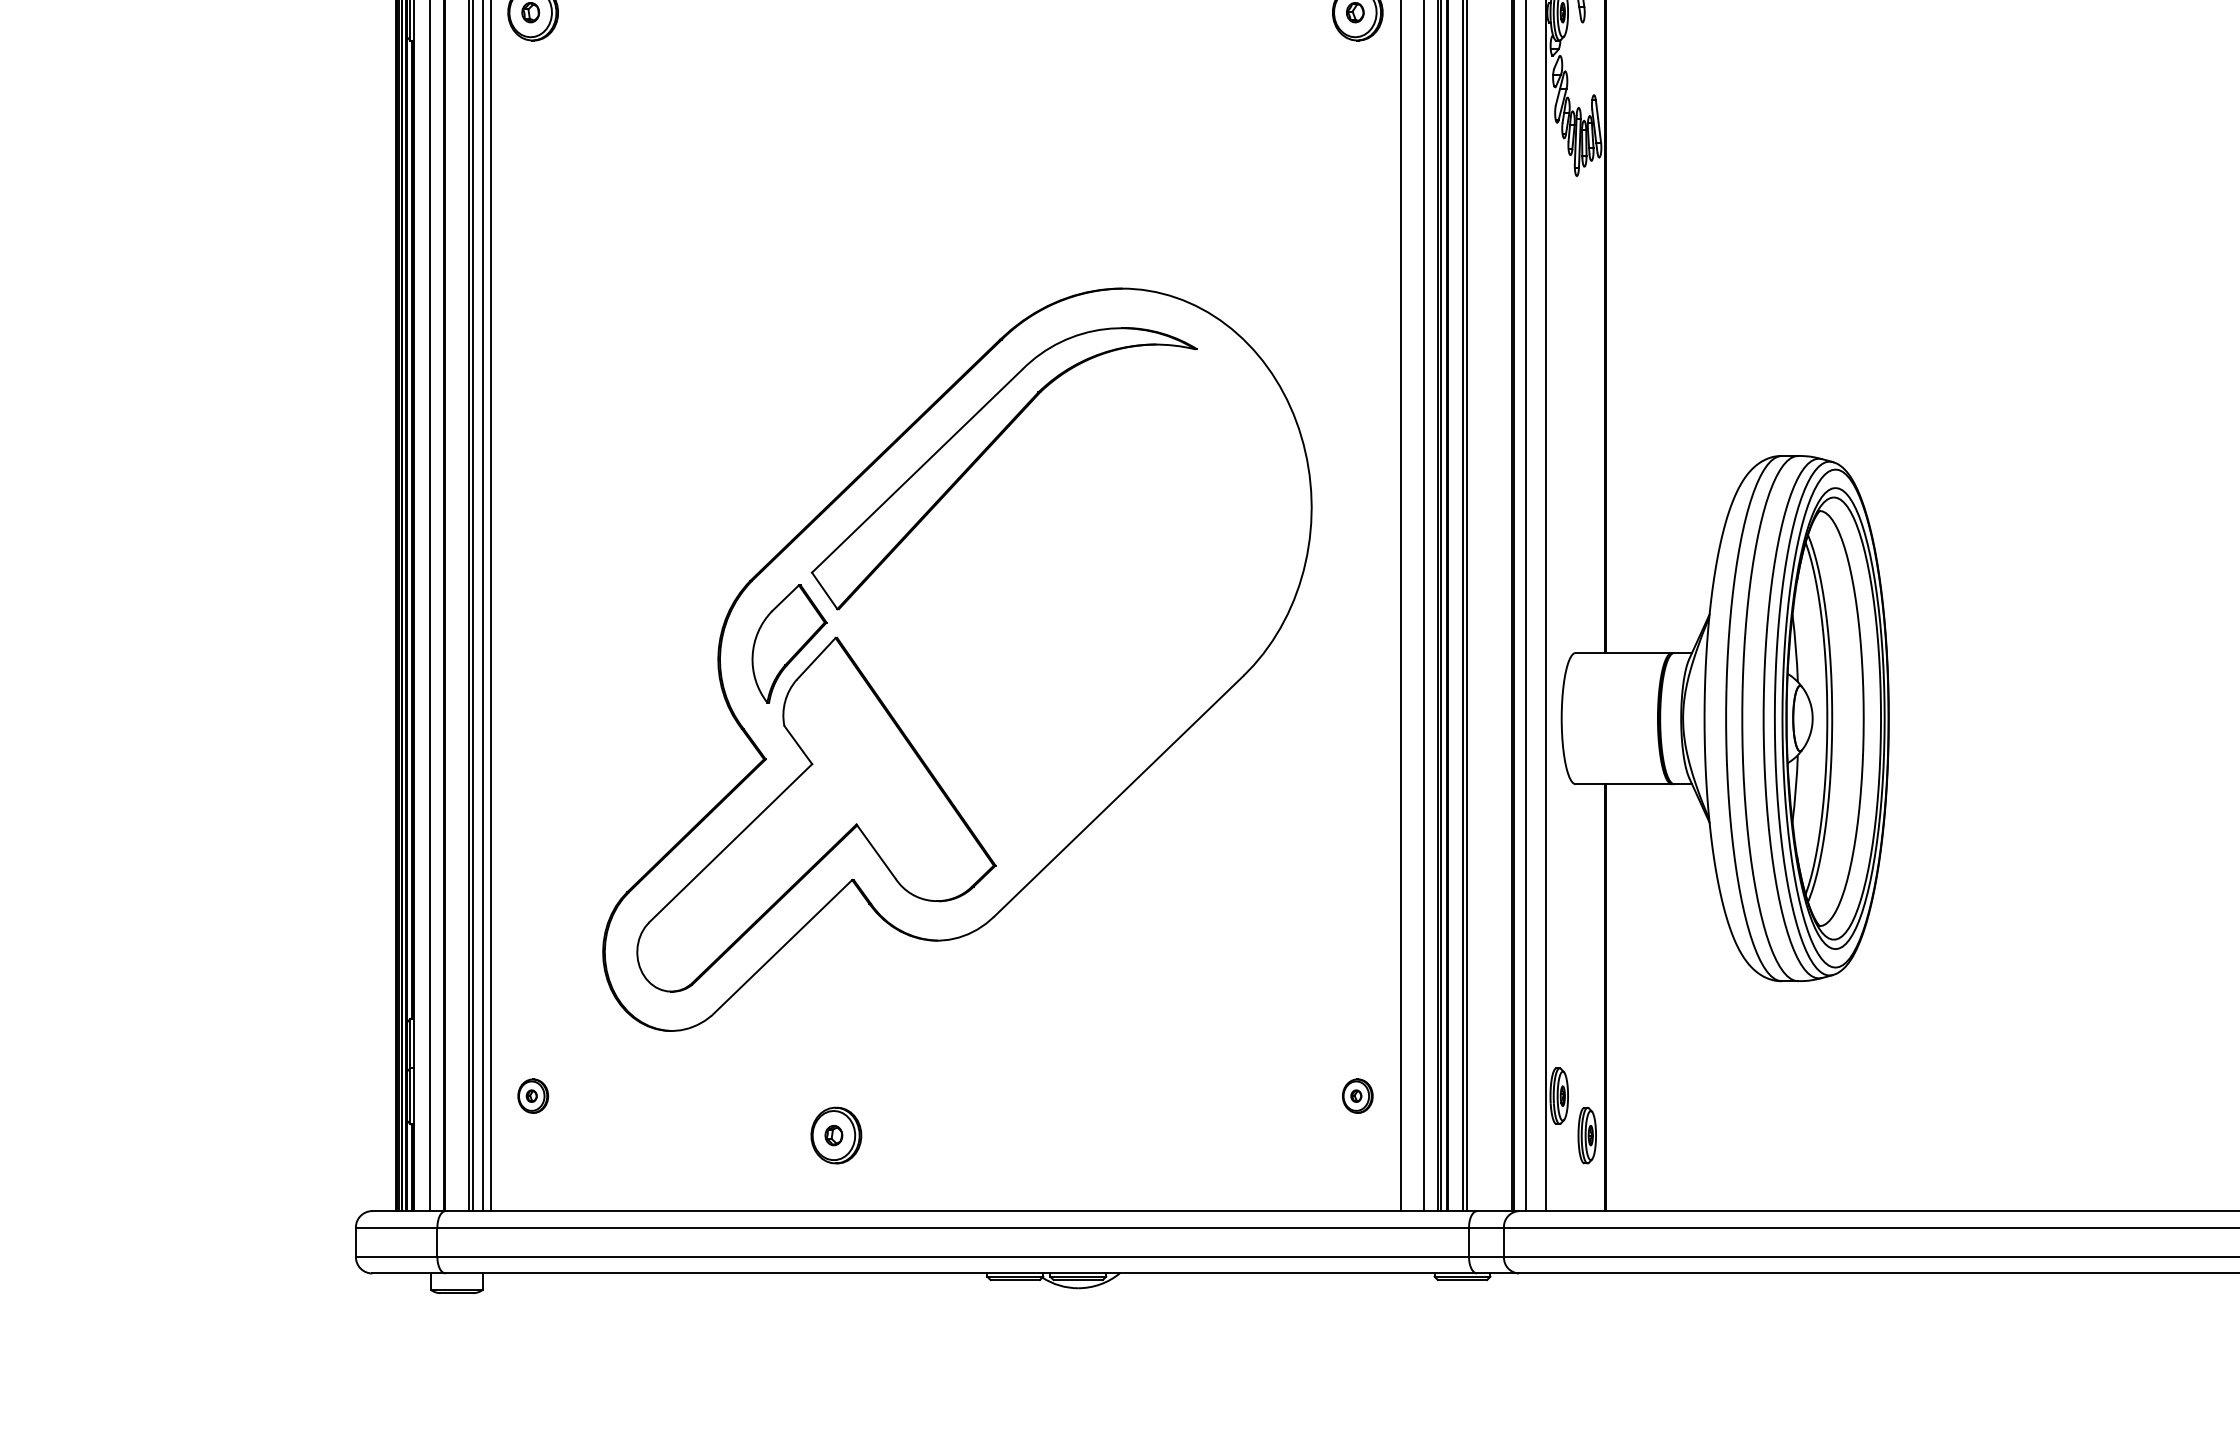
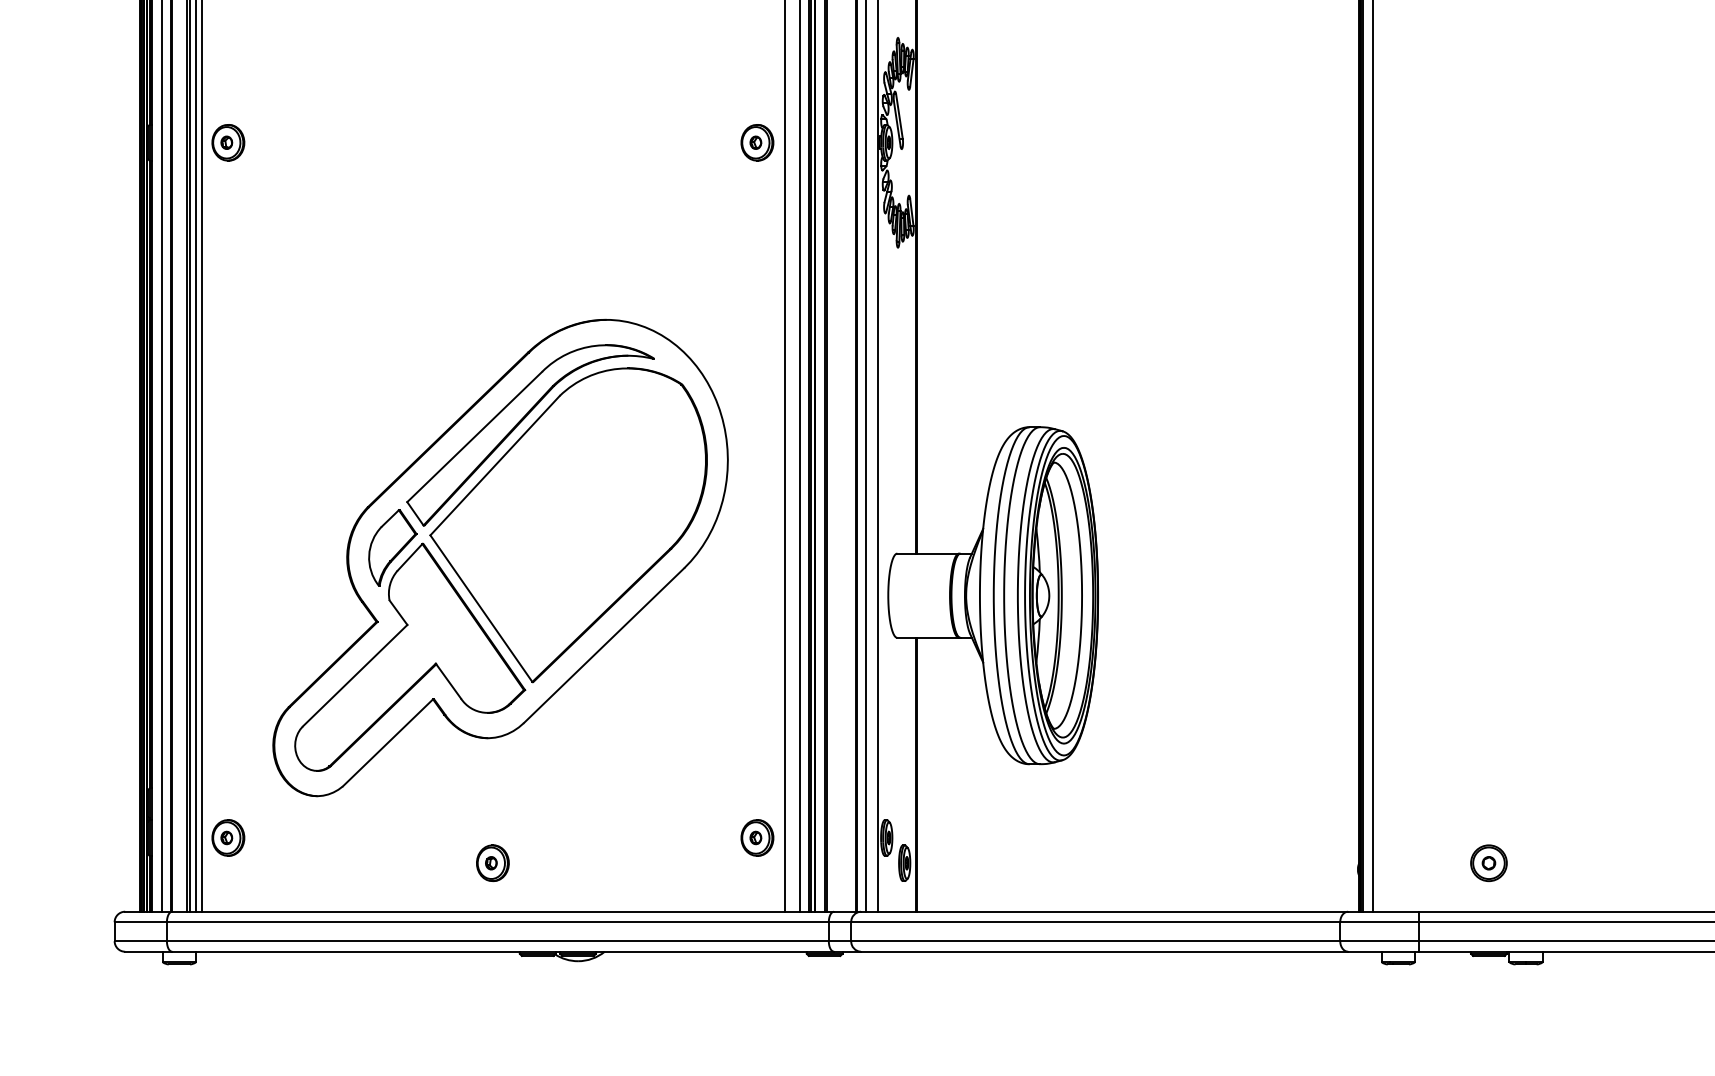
part: (1063, 609) -> (568, 525), added
part: (533, 1095) -> (228, 837), size x1.67
part: (1357, 1095) -> (757, 837), size x1.67
part: (835, 1134) -> (492, 862), moved

